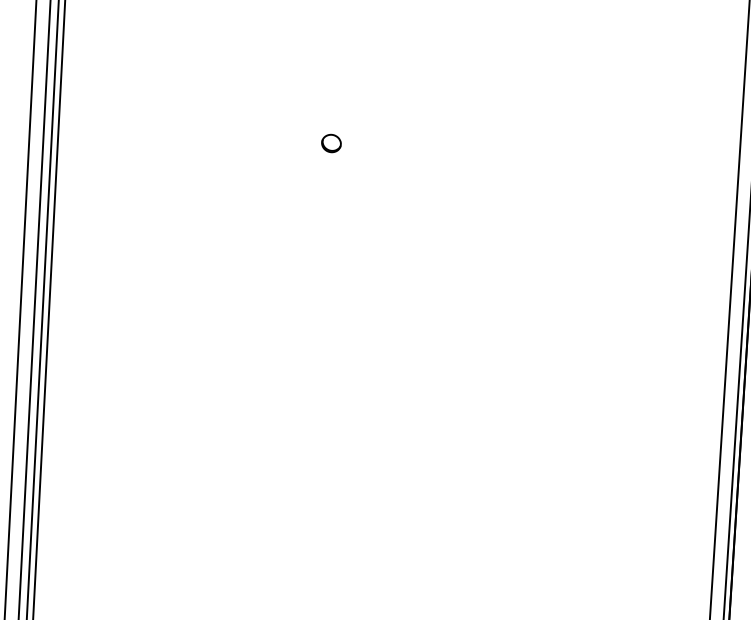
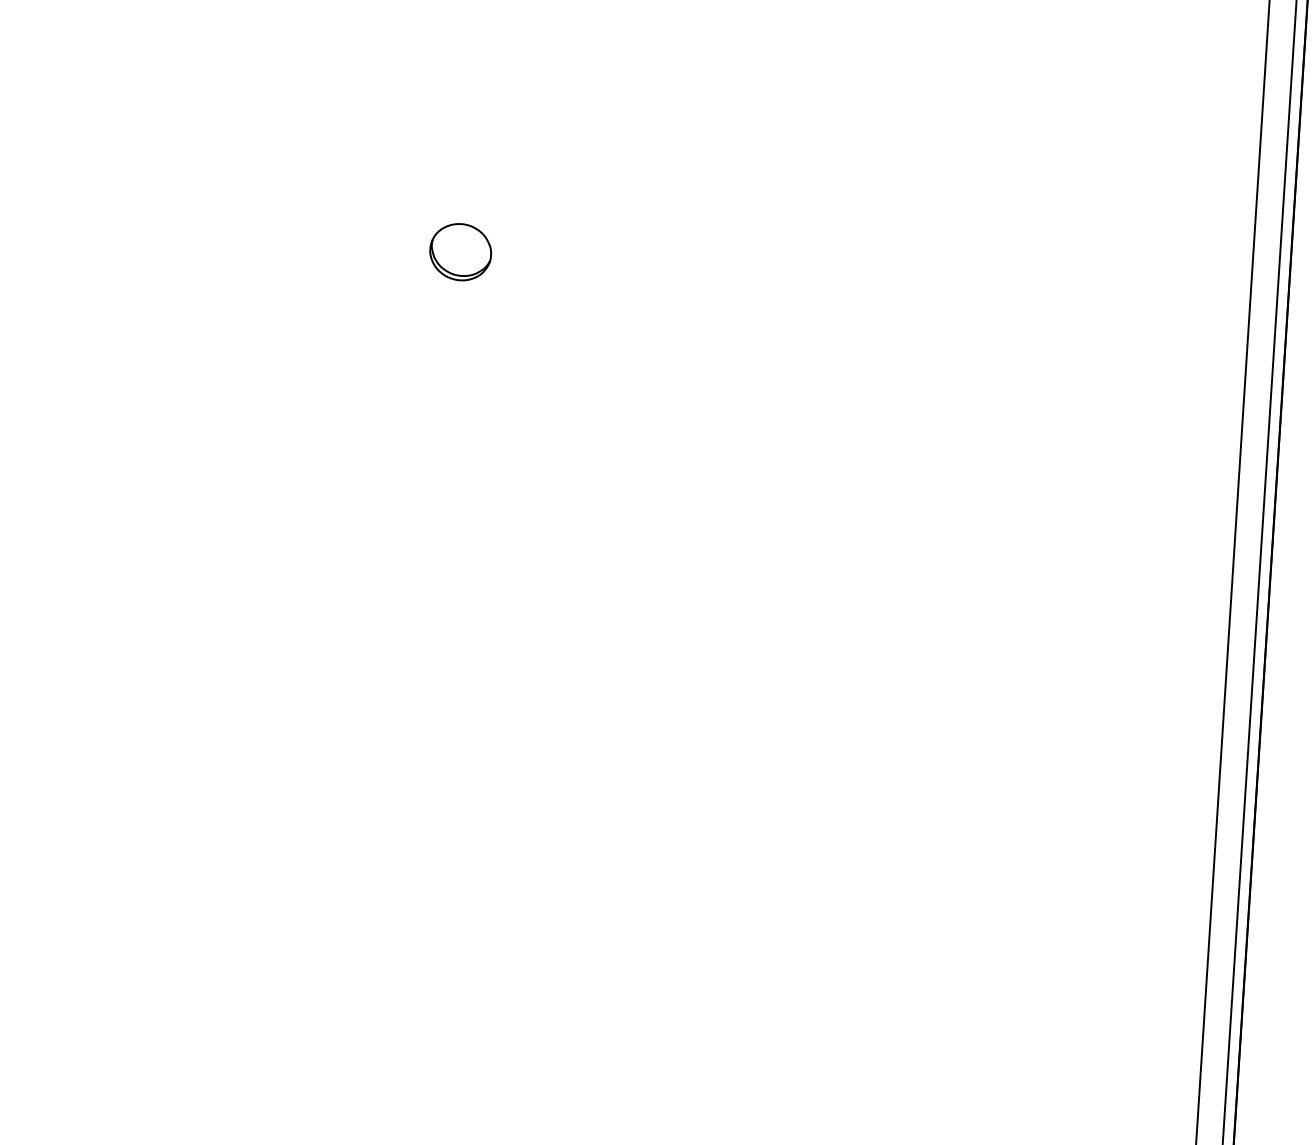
part: (331, 143) -> (460, 252), size x1.67

